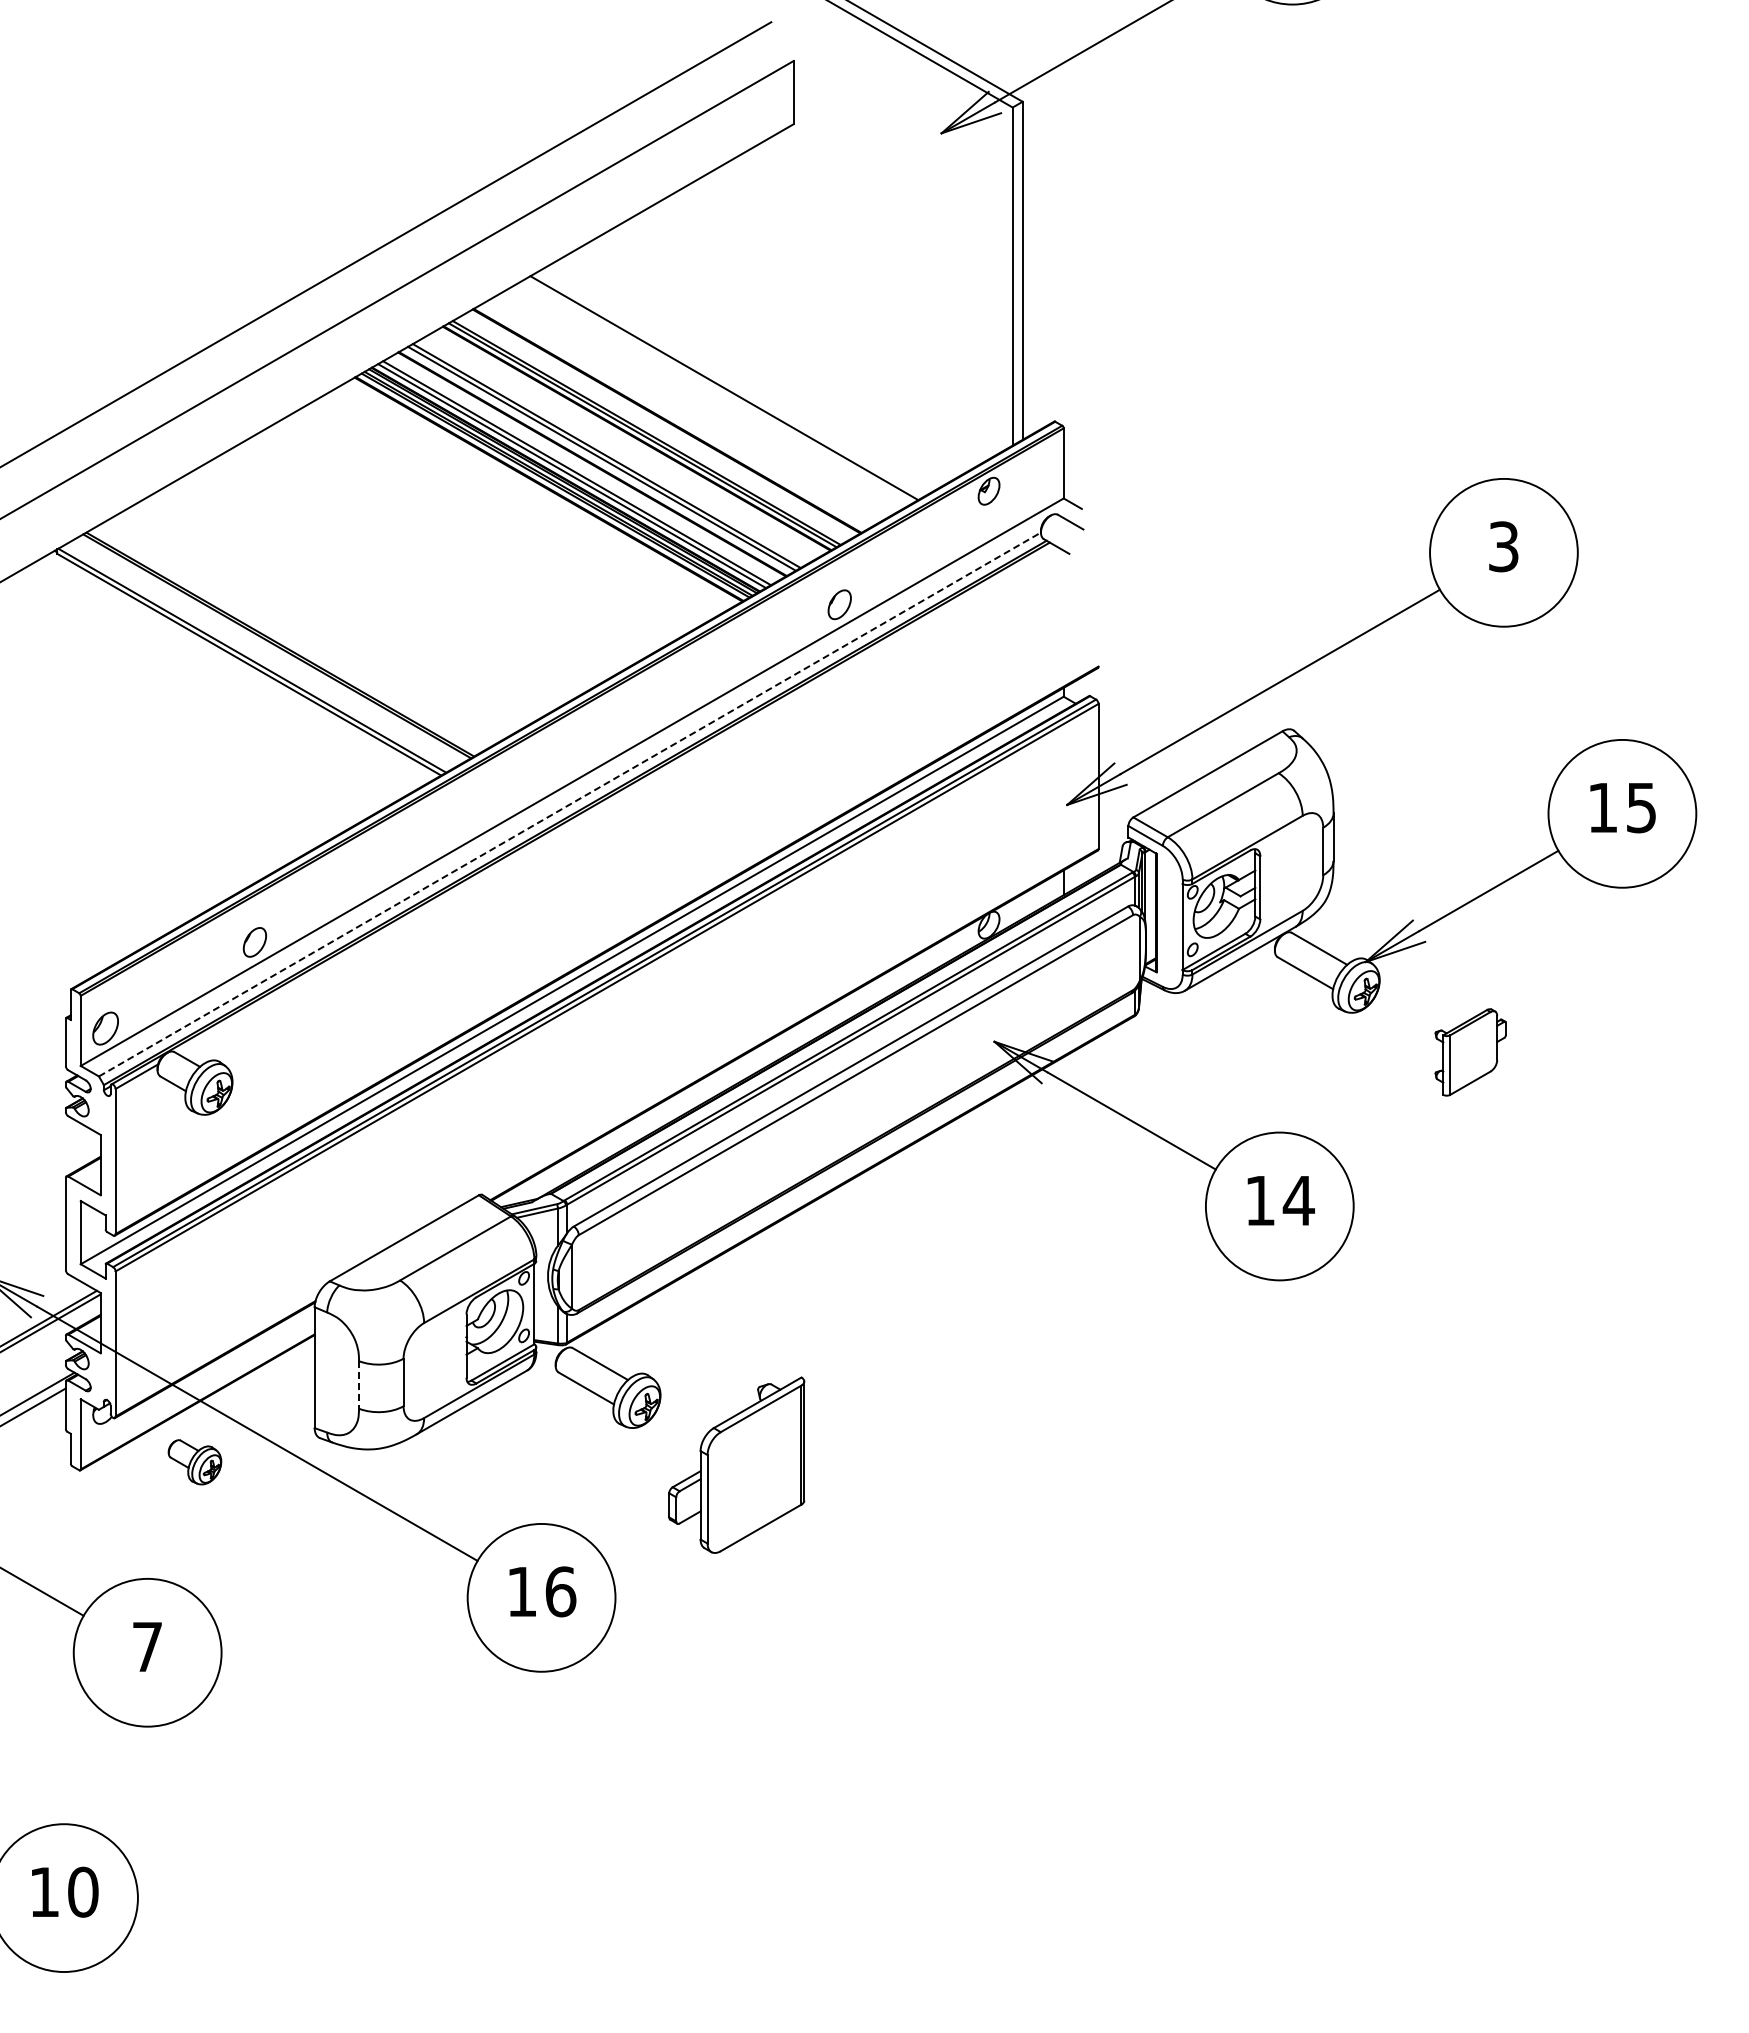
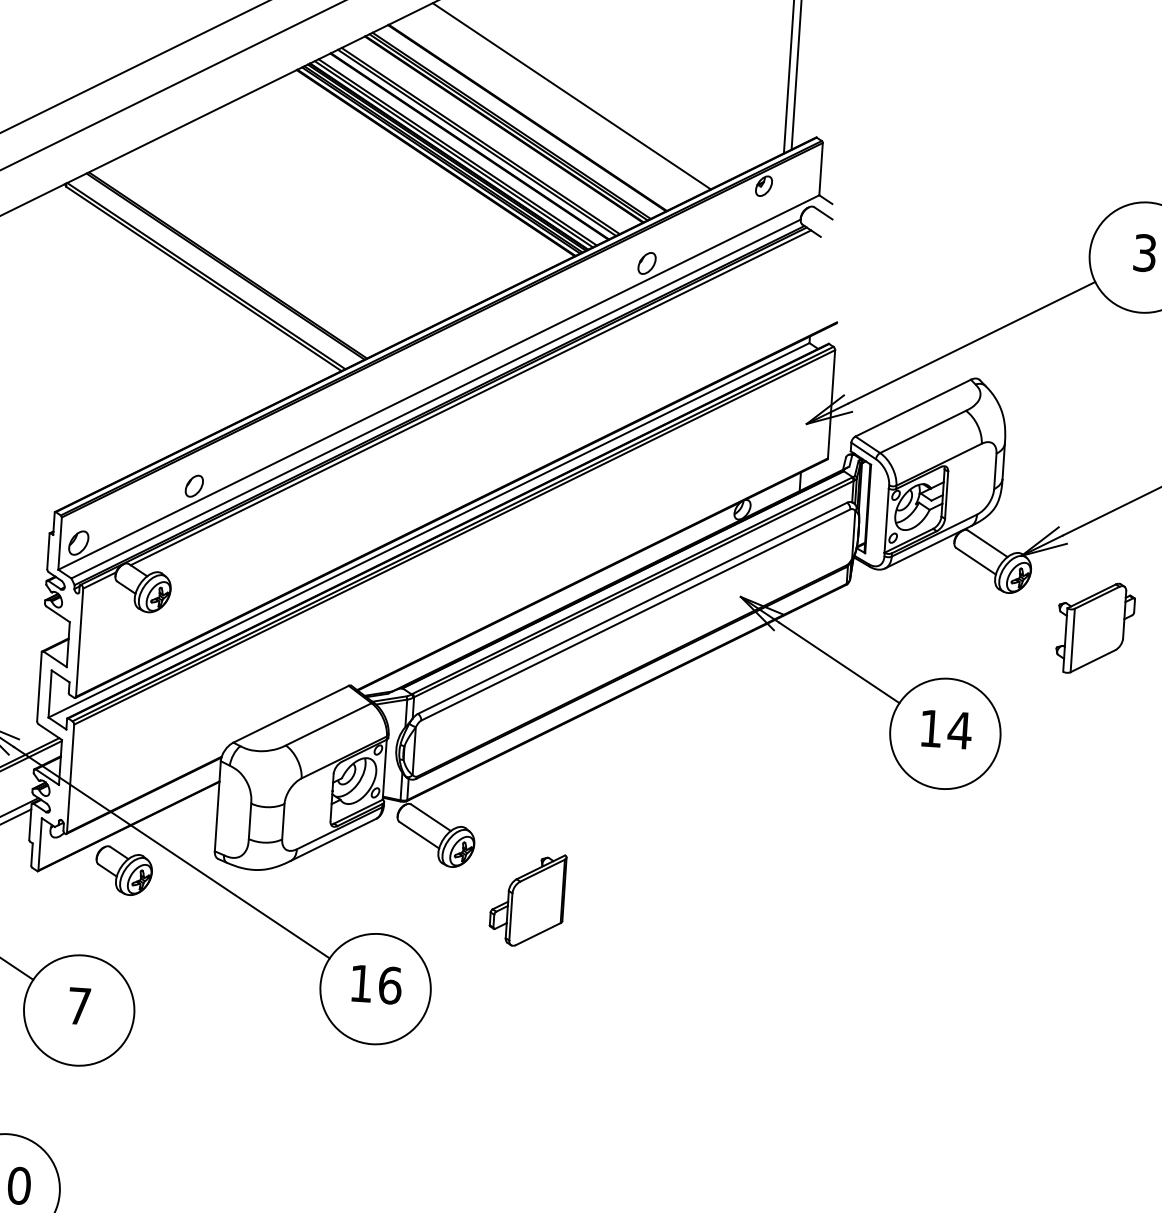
line: (615, 799) -> (470, 397), added
line: (569, 804) -> (435, 398), dashed -> solid
part: (1470, 1052) -> (1095, 628), size x1.43
line: (359, 1384) -> (250, 821), dashed -> solid
part: (194, 1461) -> (123, 870), size x1.43
part: (736, 1464) -> (527, 899), size x0.71

